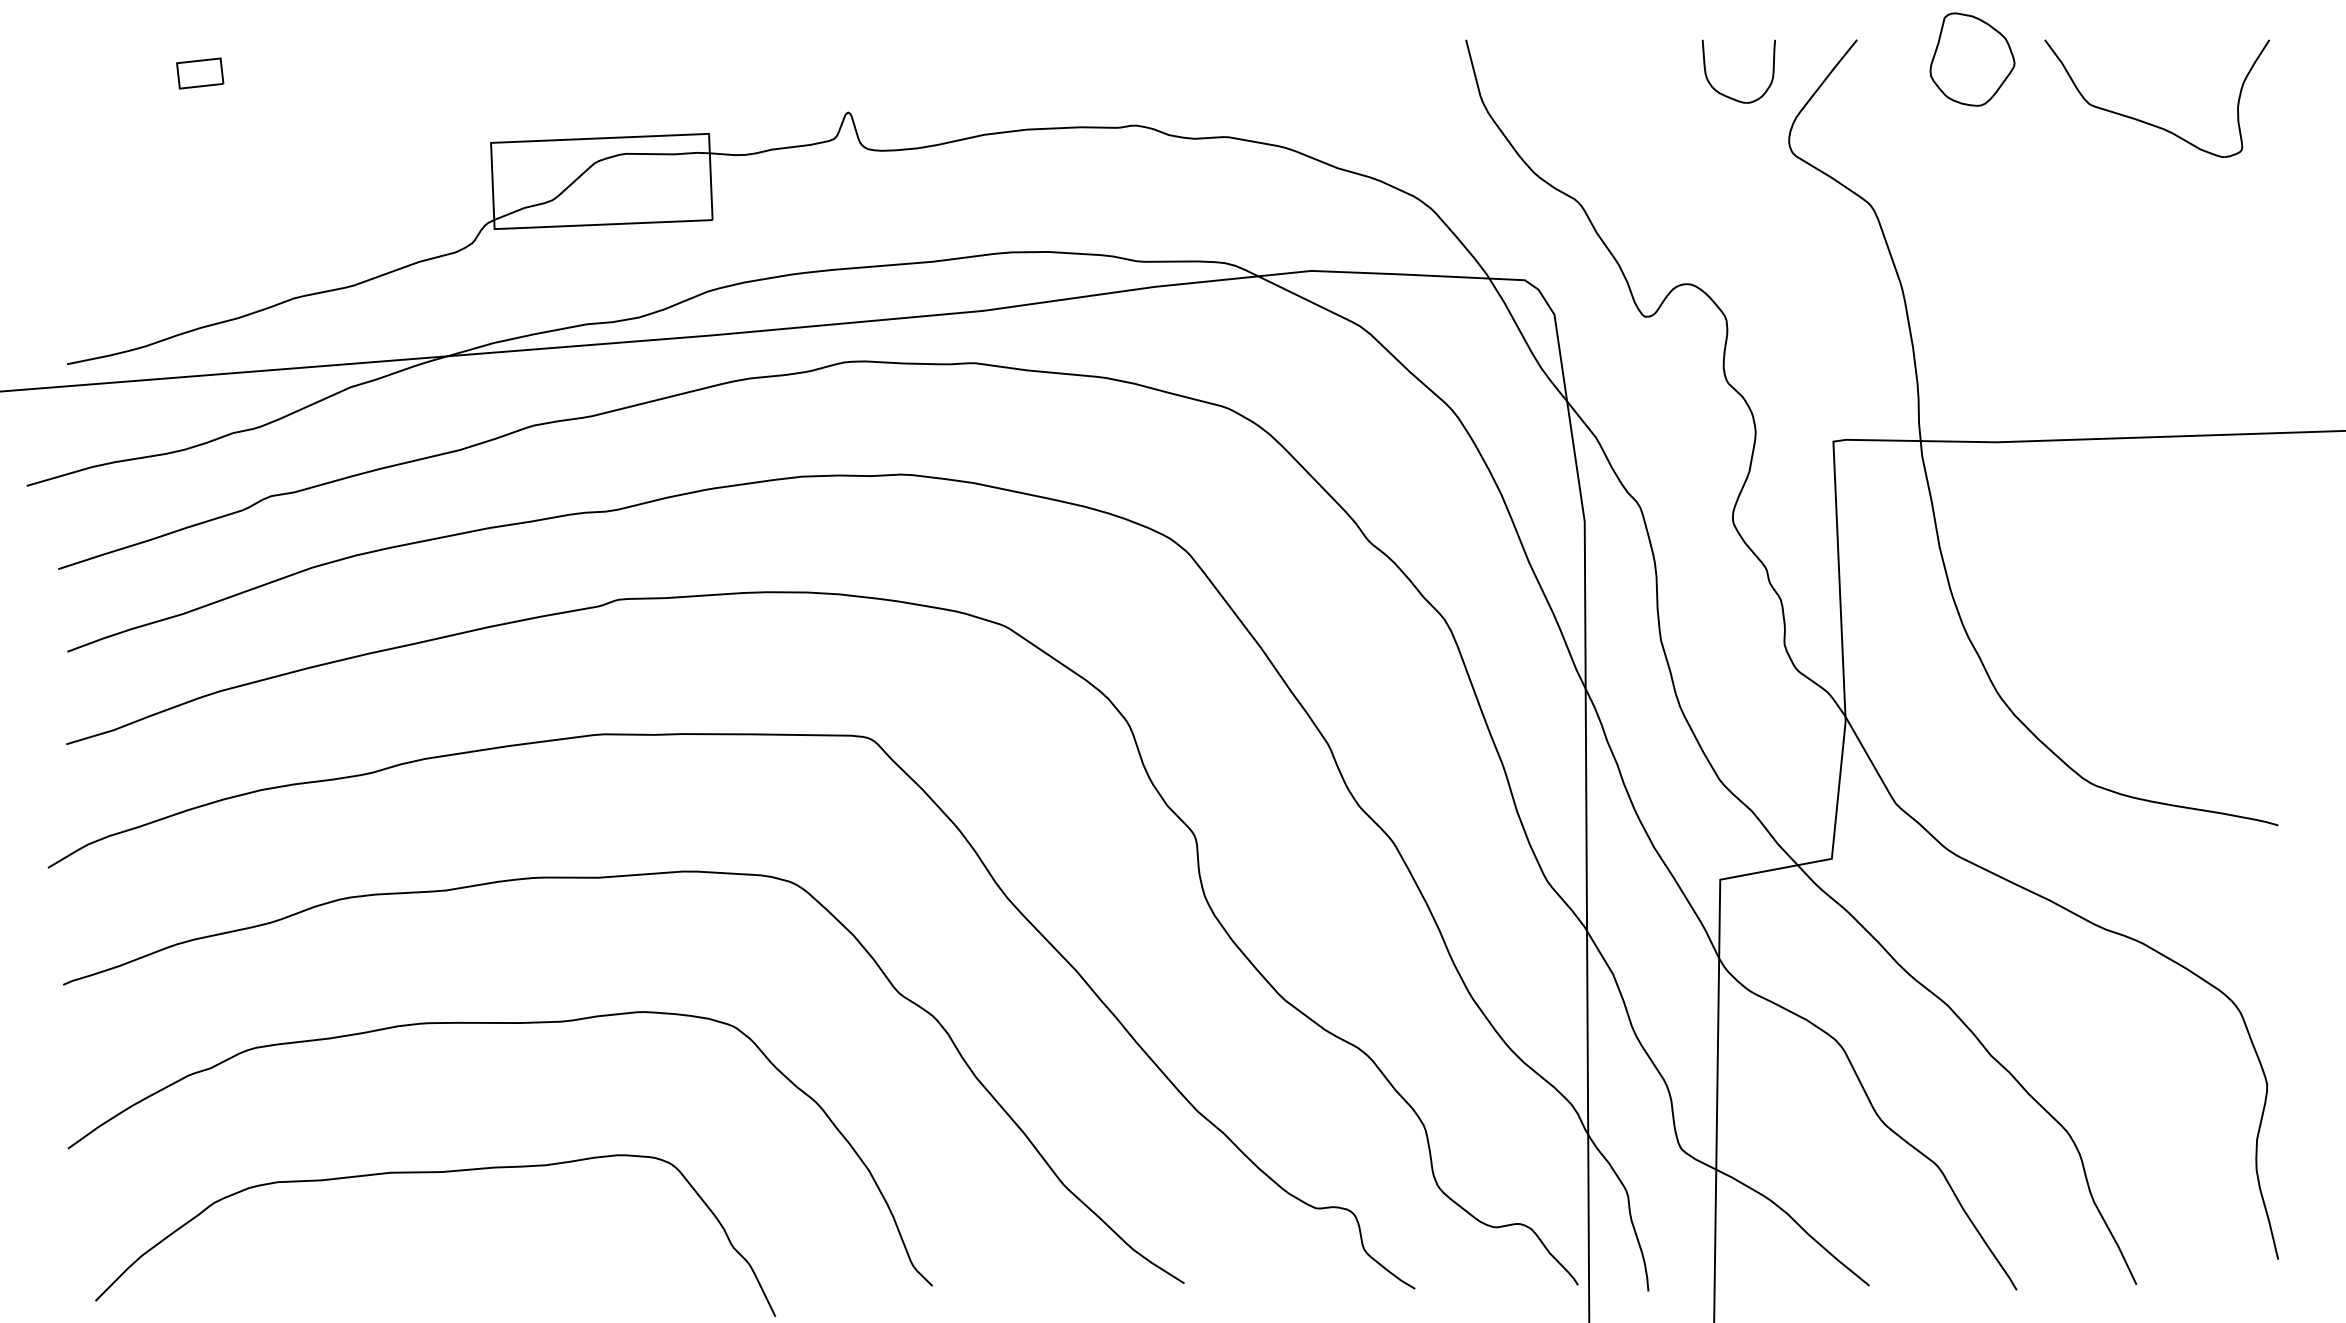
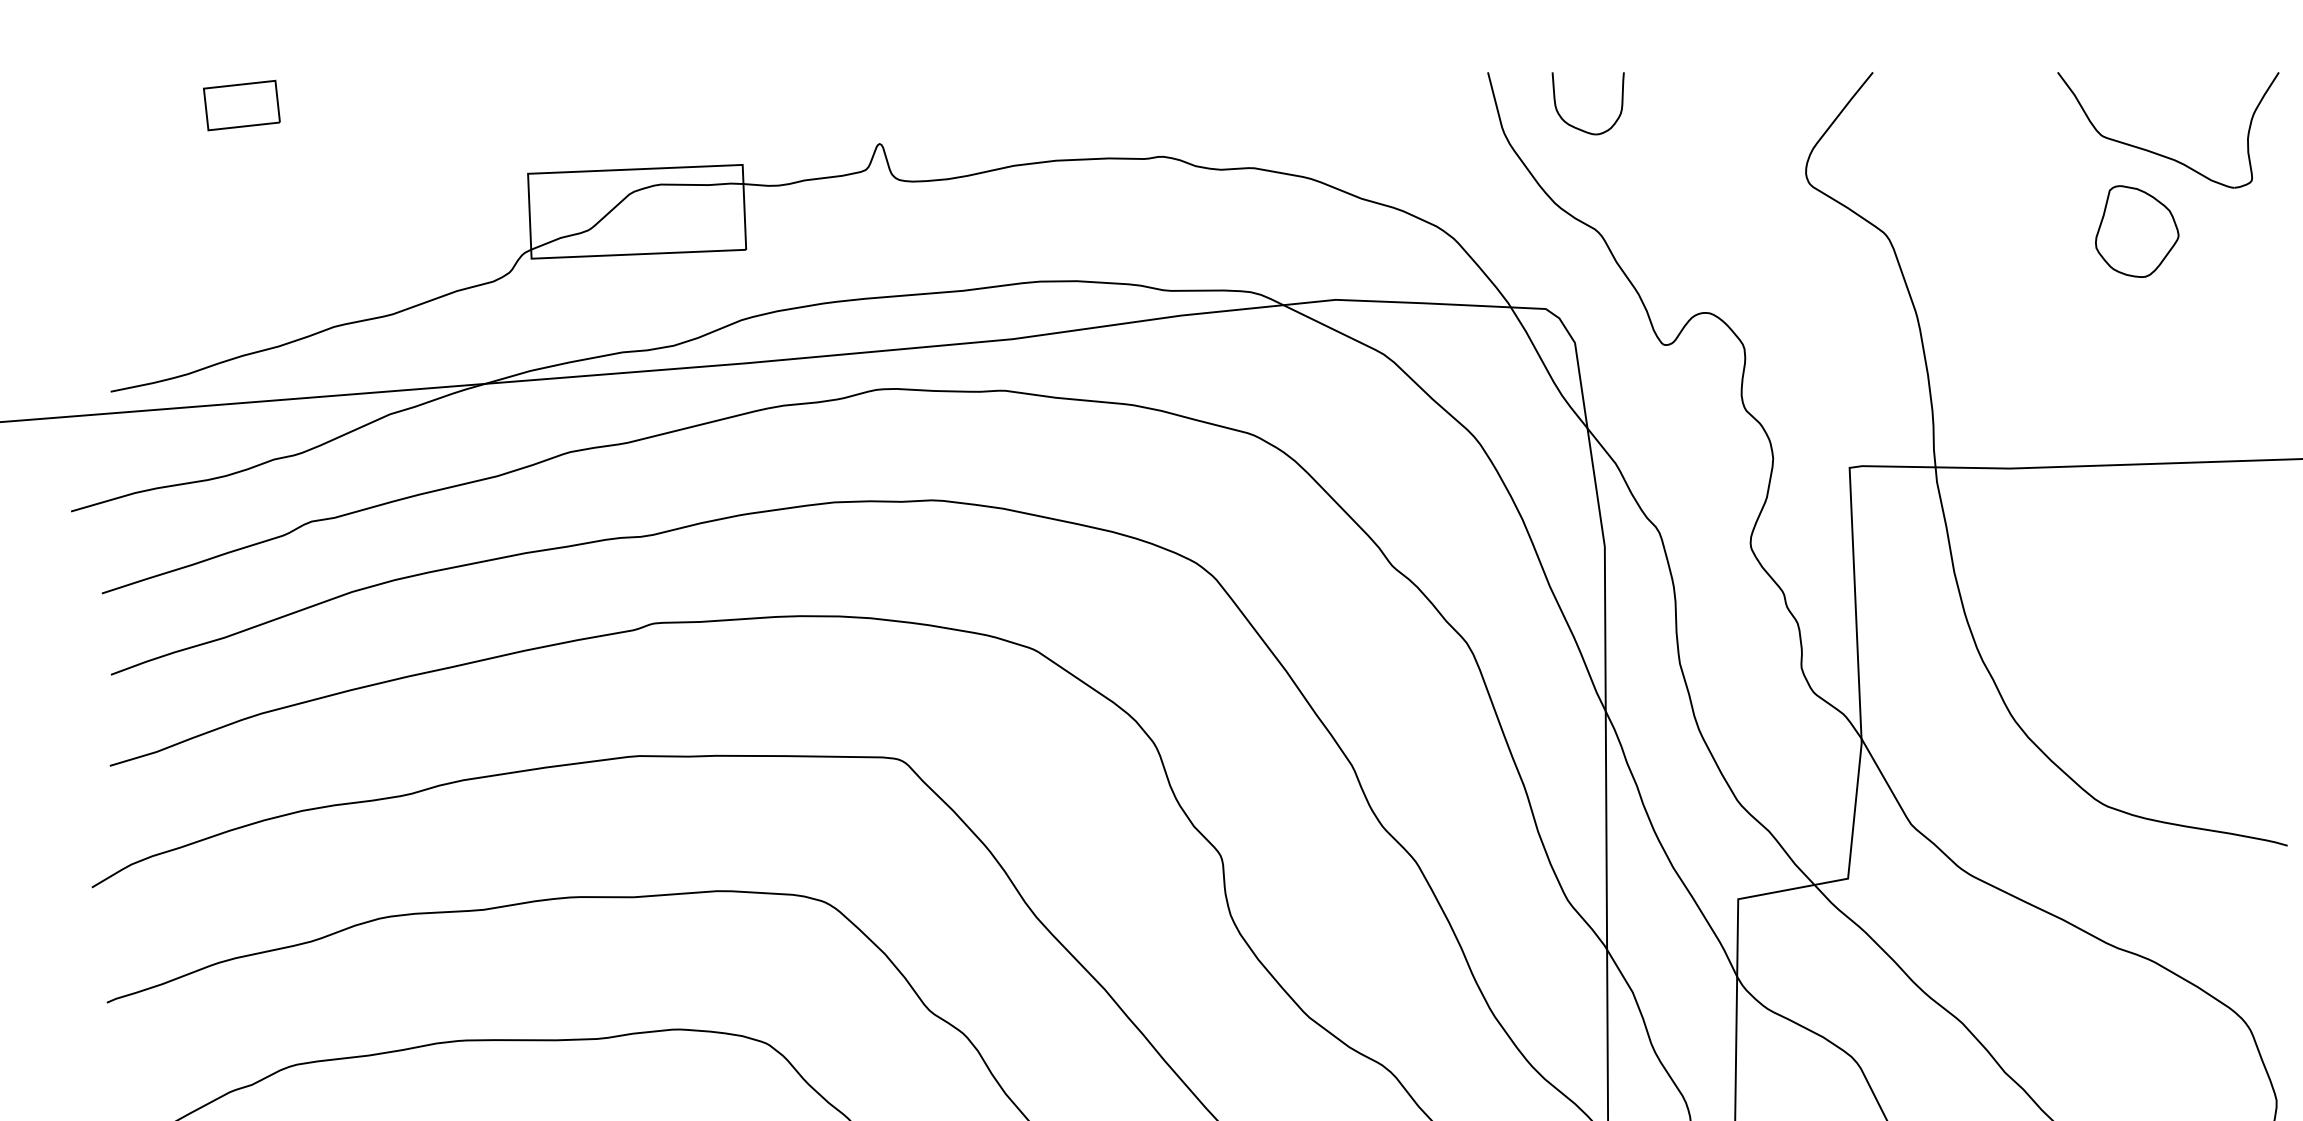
part: (1972, 59) -> (2137, 231), moved
part: (199, 73) -> (241, 105), size x1.67
part: (1727, 95) -> (1577, 127), moved

